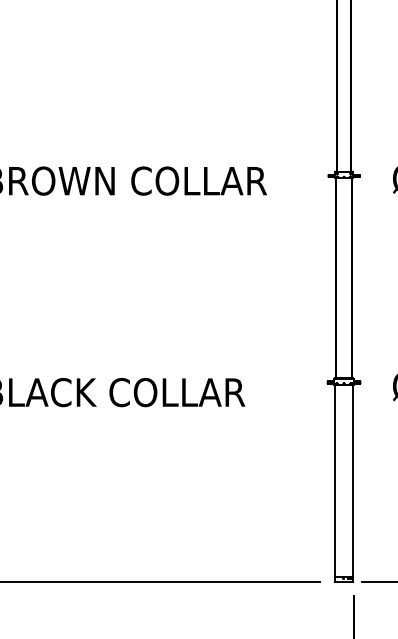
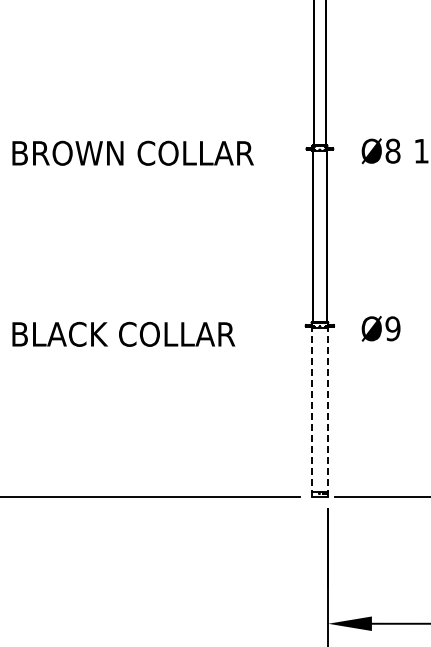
line: (335, 482) -> (312, 411), solid -> dashed
line: (352, 482) -> (327, 411), solid -> dashed

